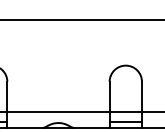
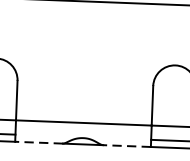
line: (25, 127) -> (39, 142), solid -> dashed
line: (91, 127) -> (126, 145), solid -> dashed

